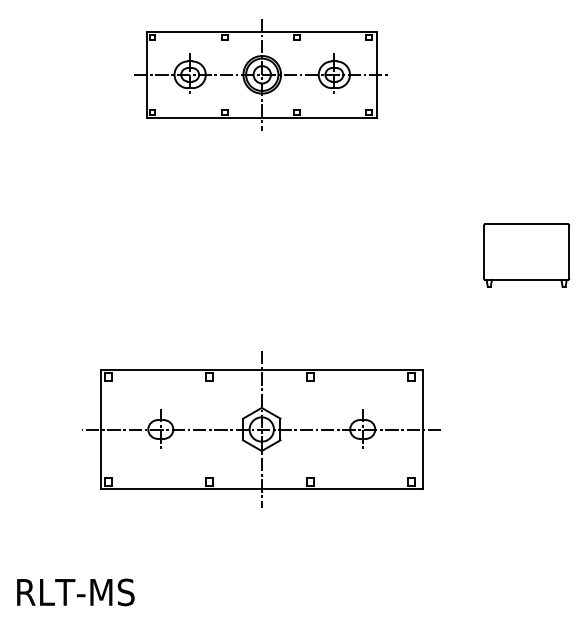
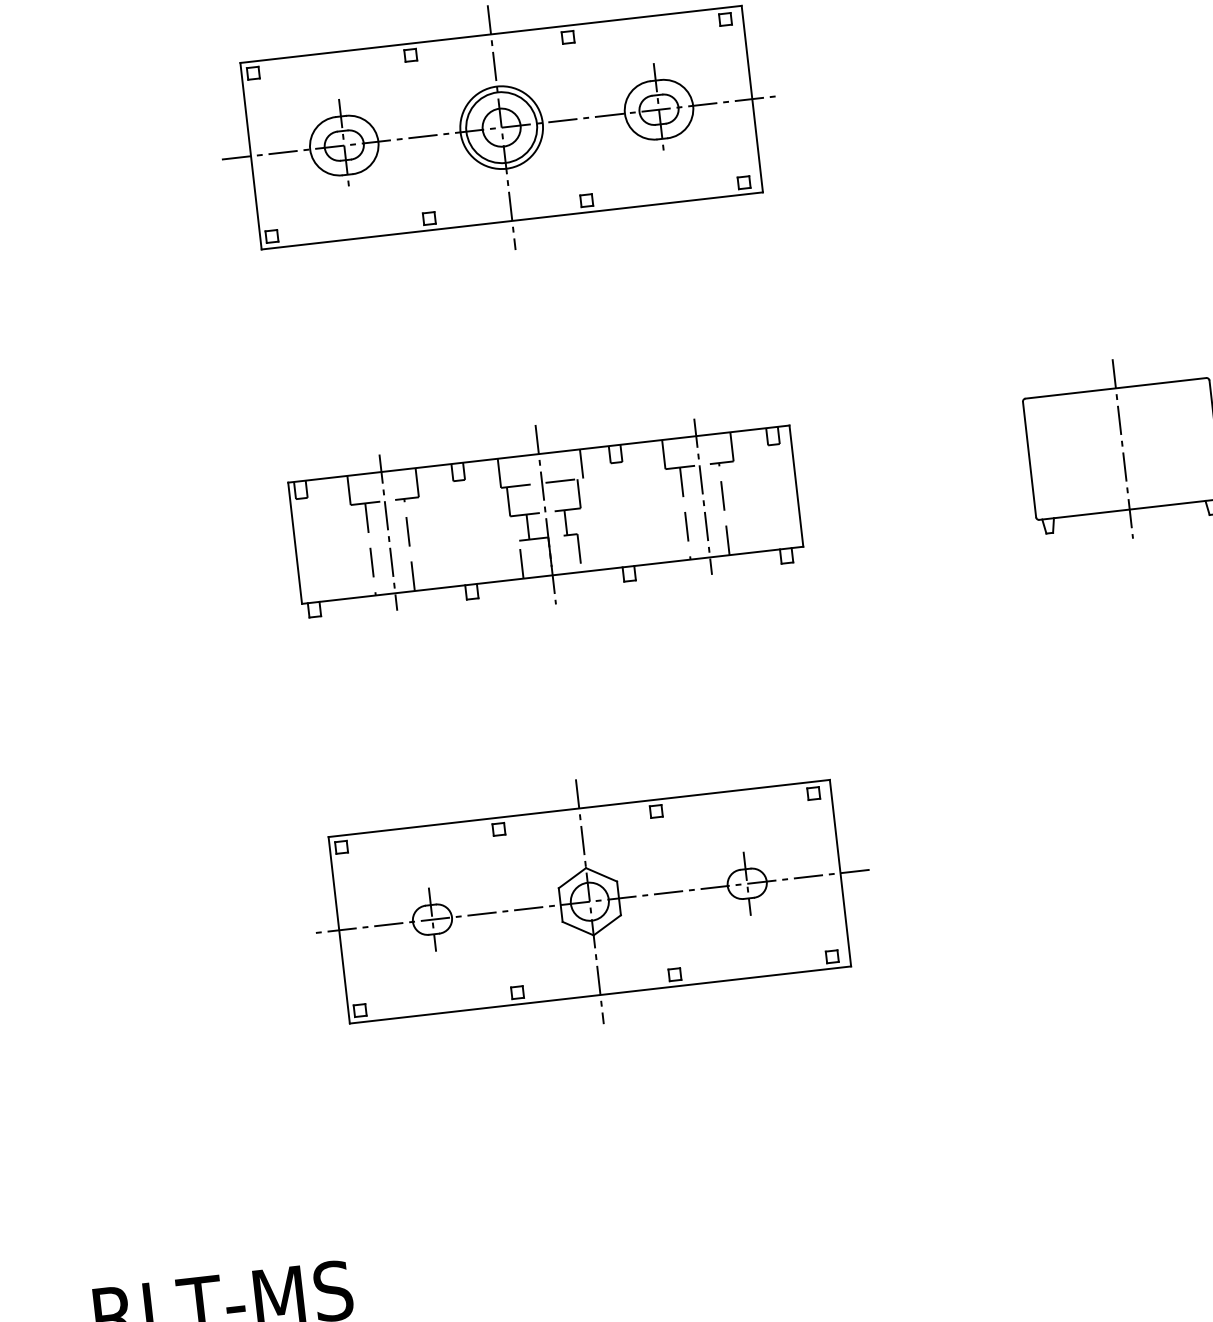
part: (261, 251) -> (543, 513), added
line: (526, 252) -> (1122, 449), added
part: (263, 429) -> (592, 901), size x0.71

